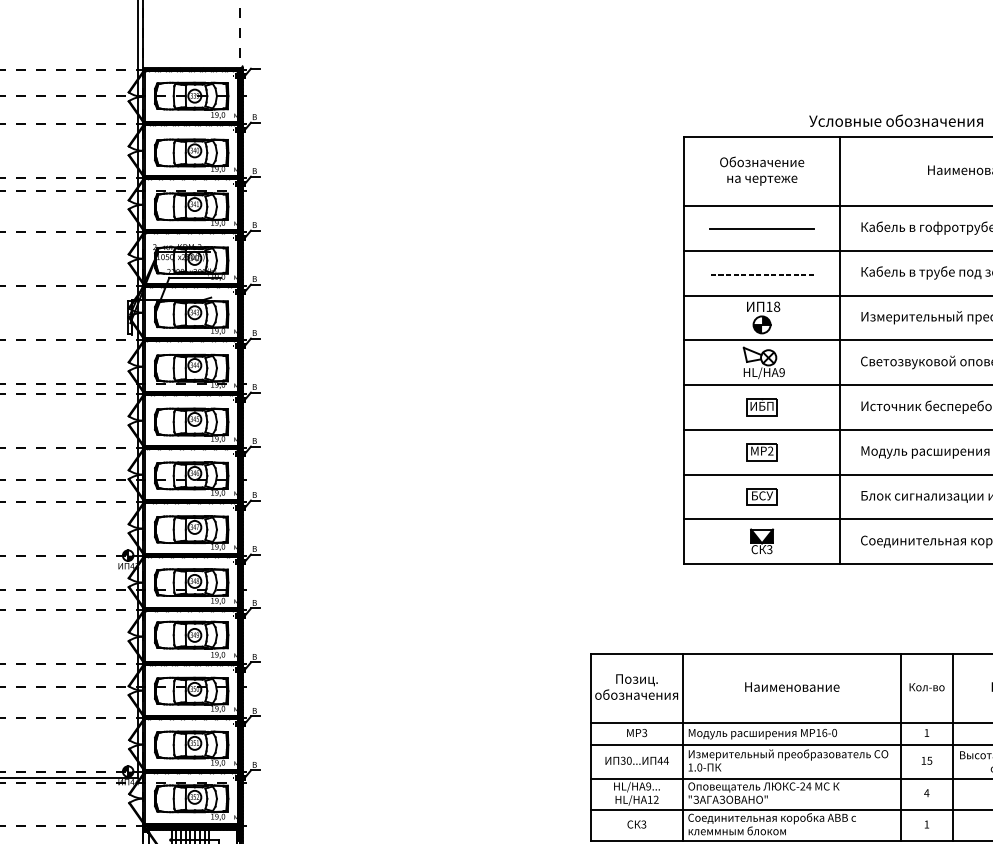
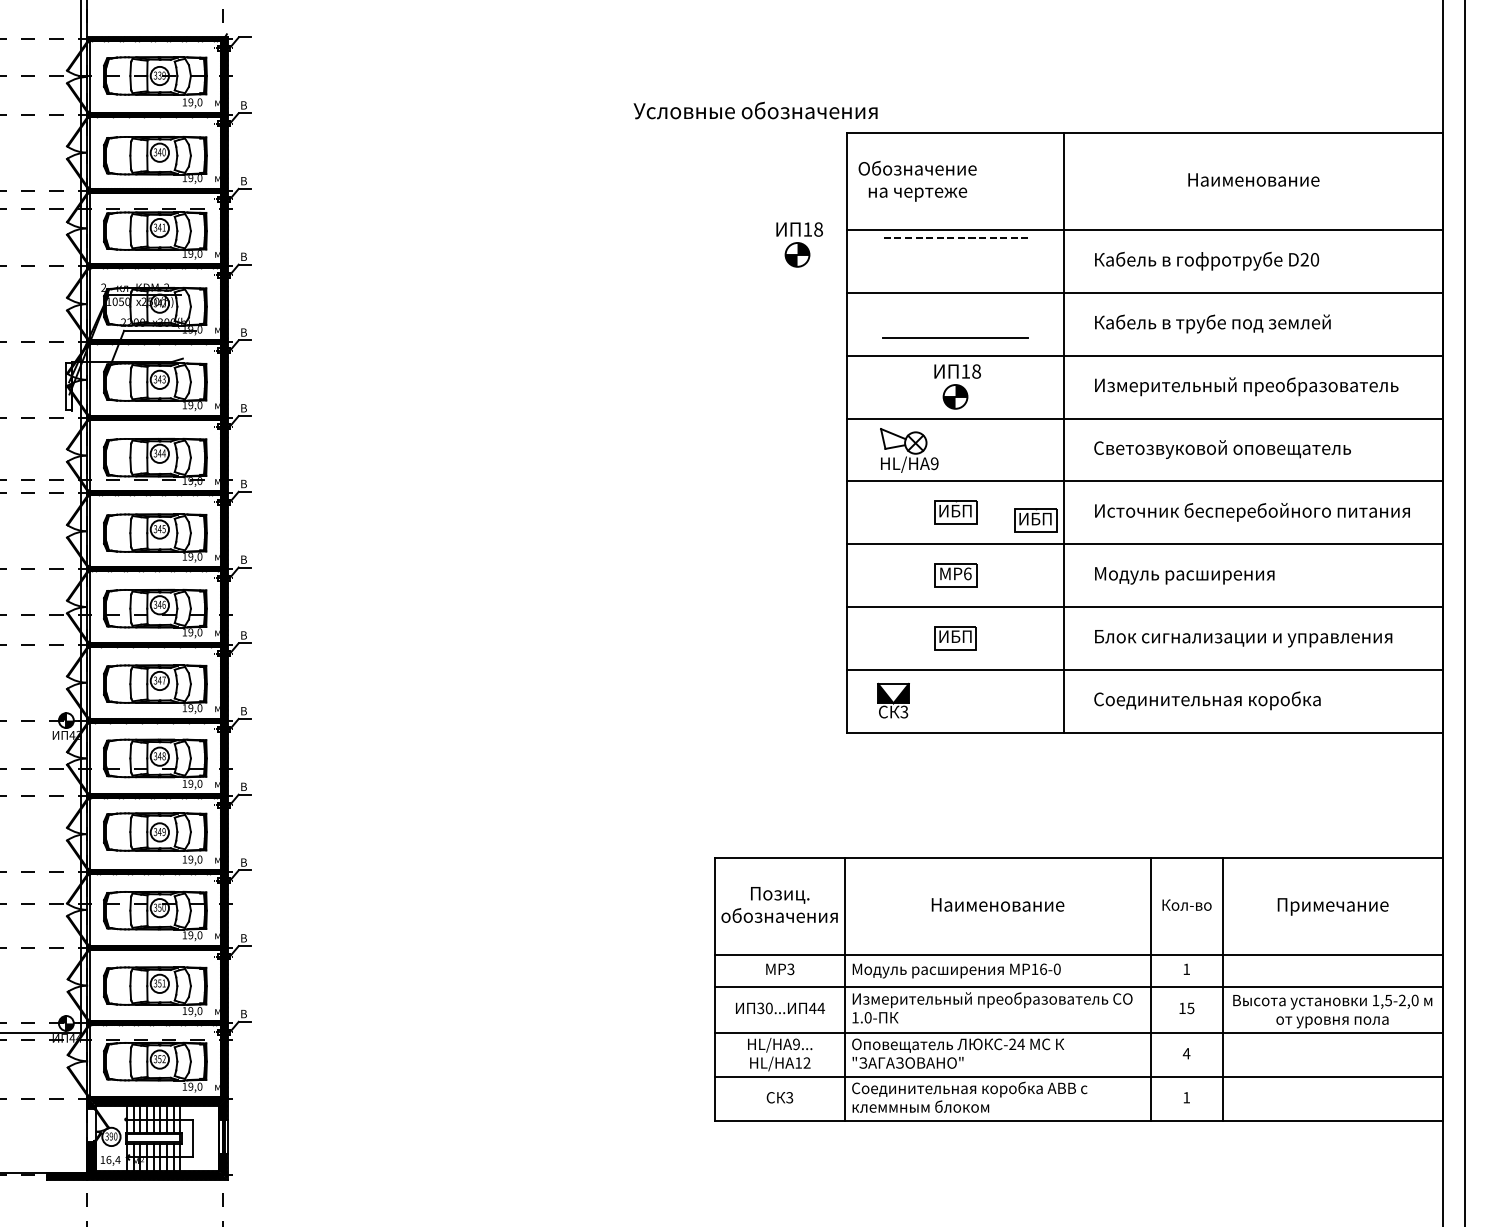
text: (896, 120) -> (755, 110), moved
text: (762, 171) -> (917, 181), moved
part: (650, 216) -> (799, 244), added
line: (762, 228) -> (955, 337), moved
line: (760, 274) -> (953, 237), moved
part: (764, 363) -> (909, 450), moved
part: (819, 413) -> (1035, 520), added
text: (770, 450) -> (967, 573), 2 -> 6
text: (762, 495) -> (955, 636), БСУ -> ИБП
part: (762, 541) -> (893, 700), moved

